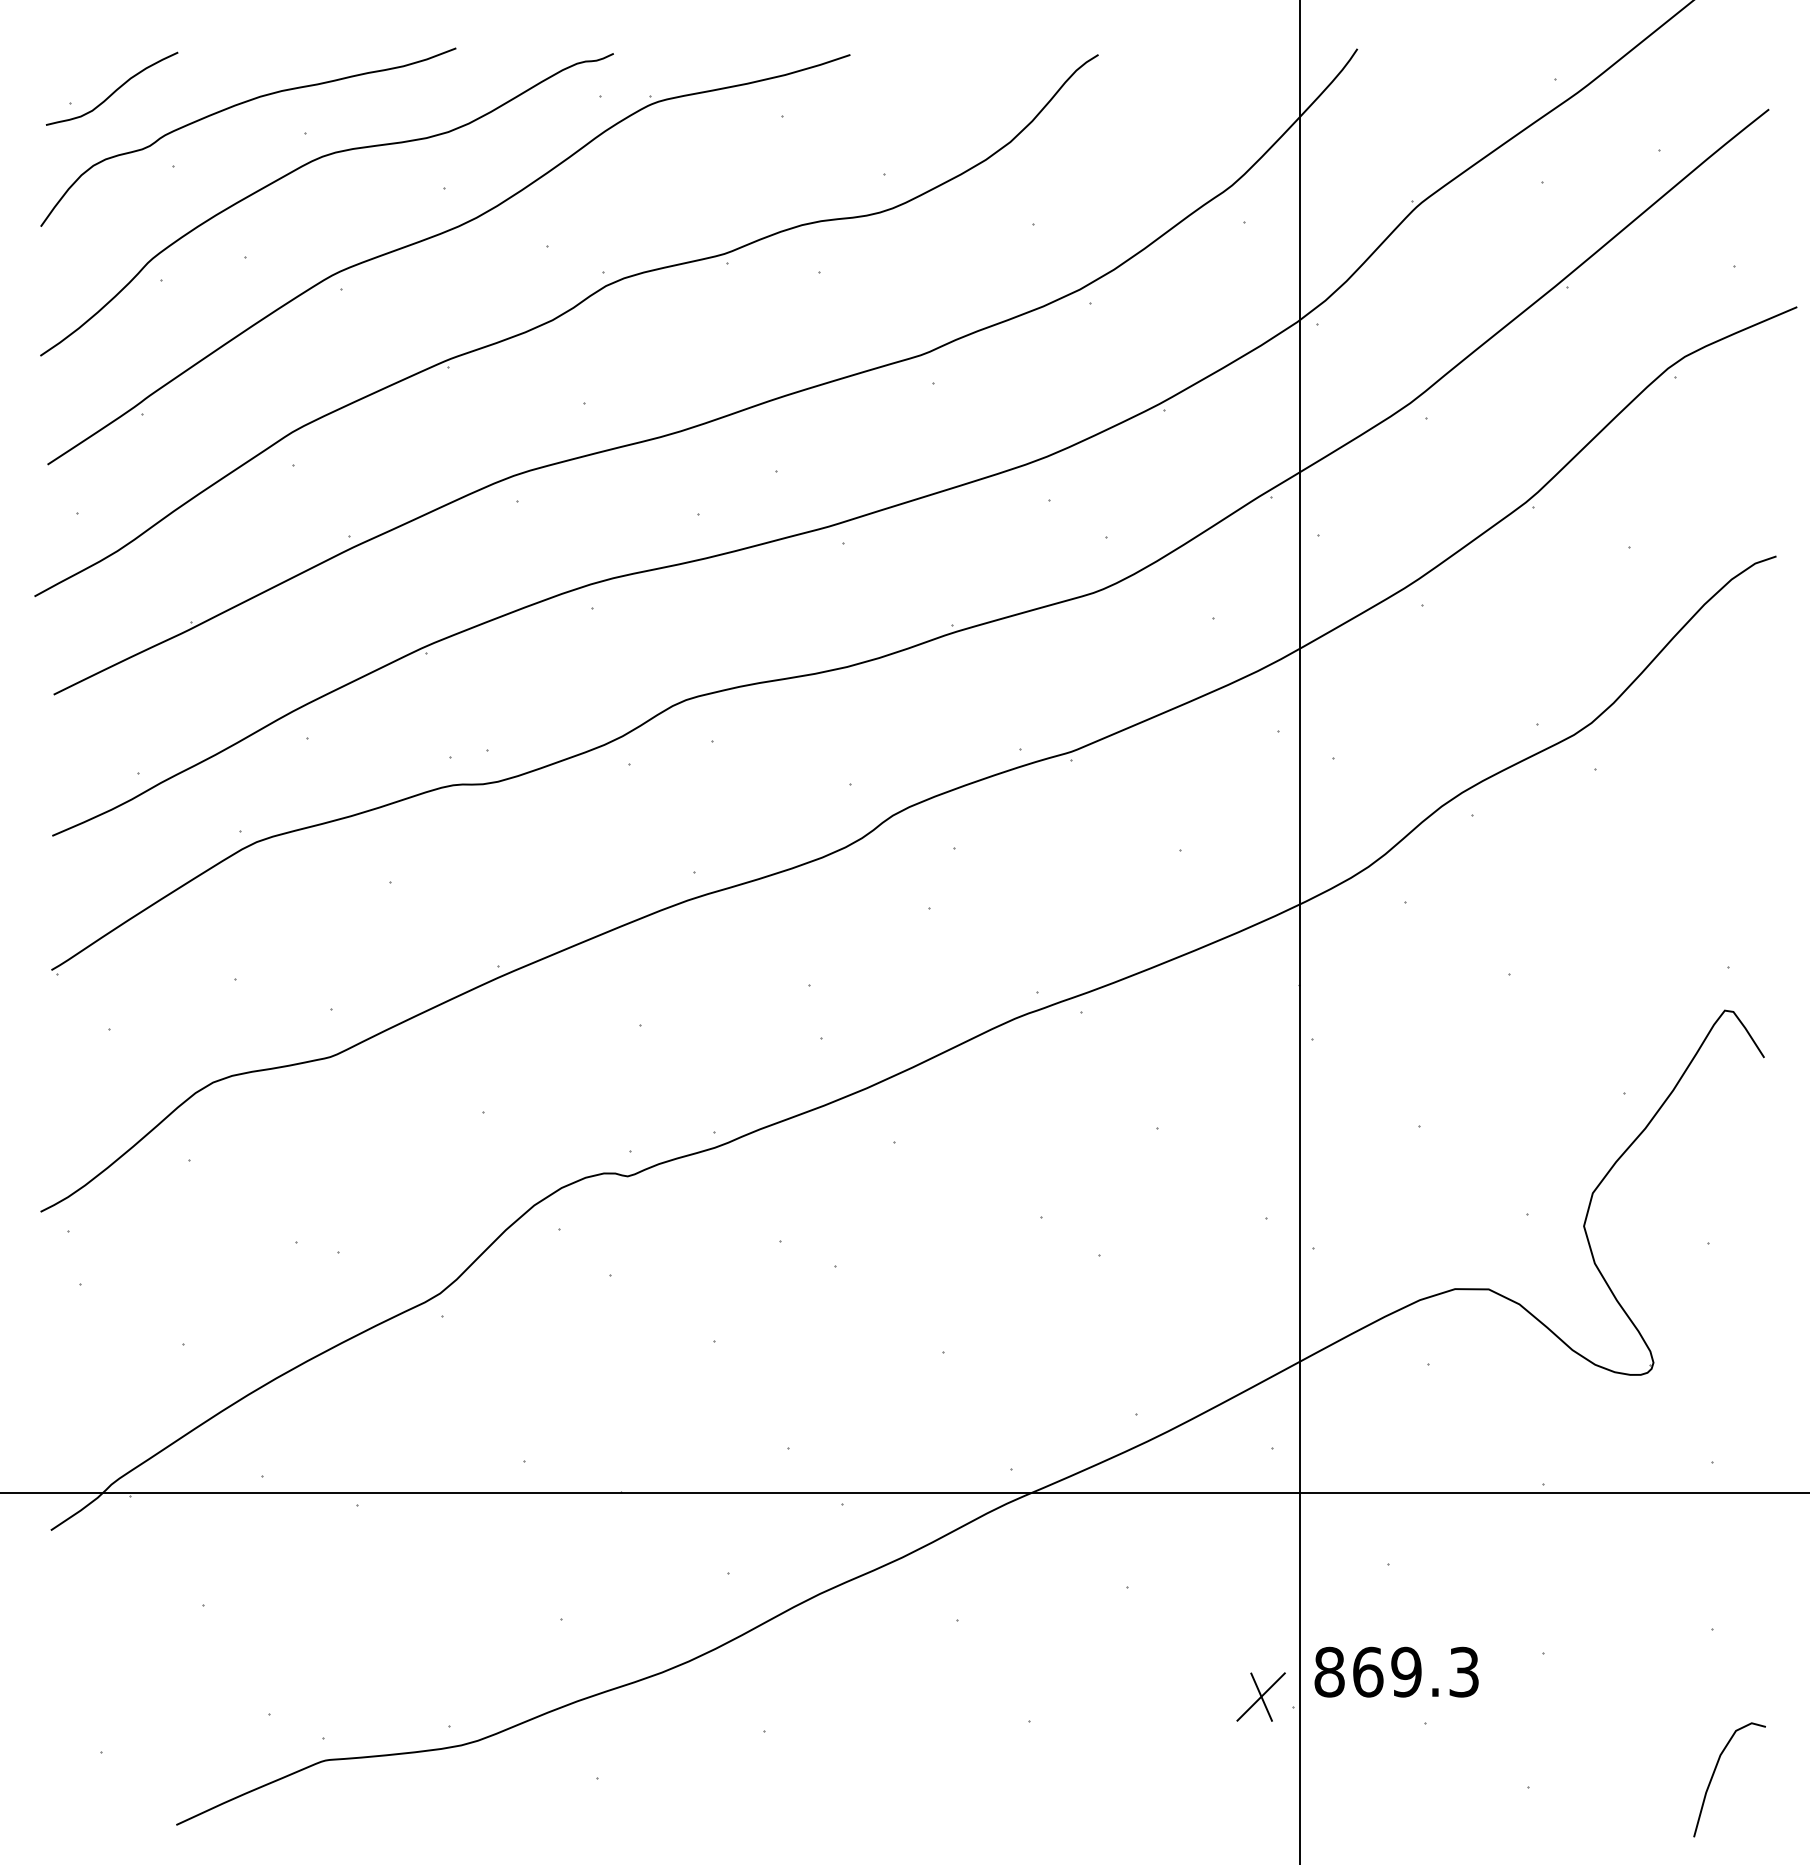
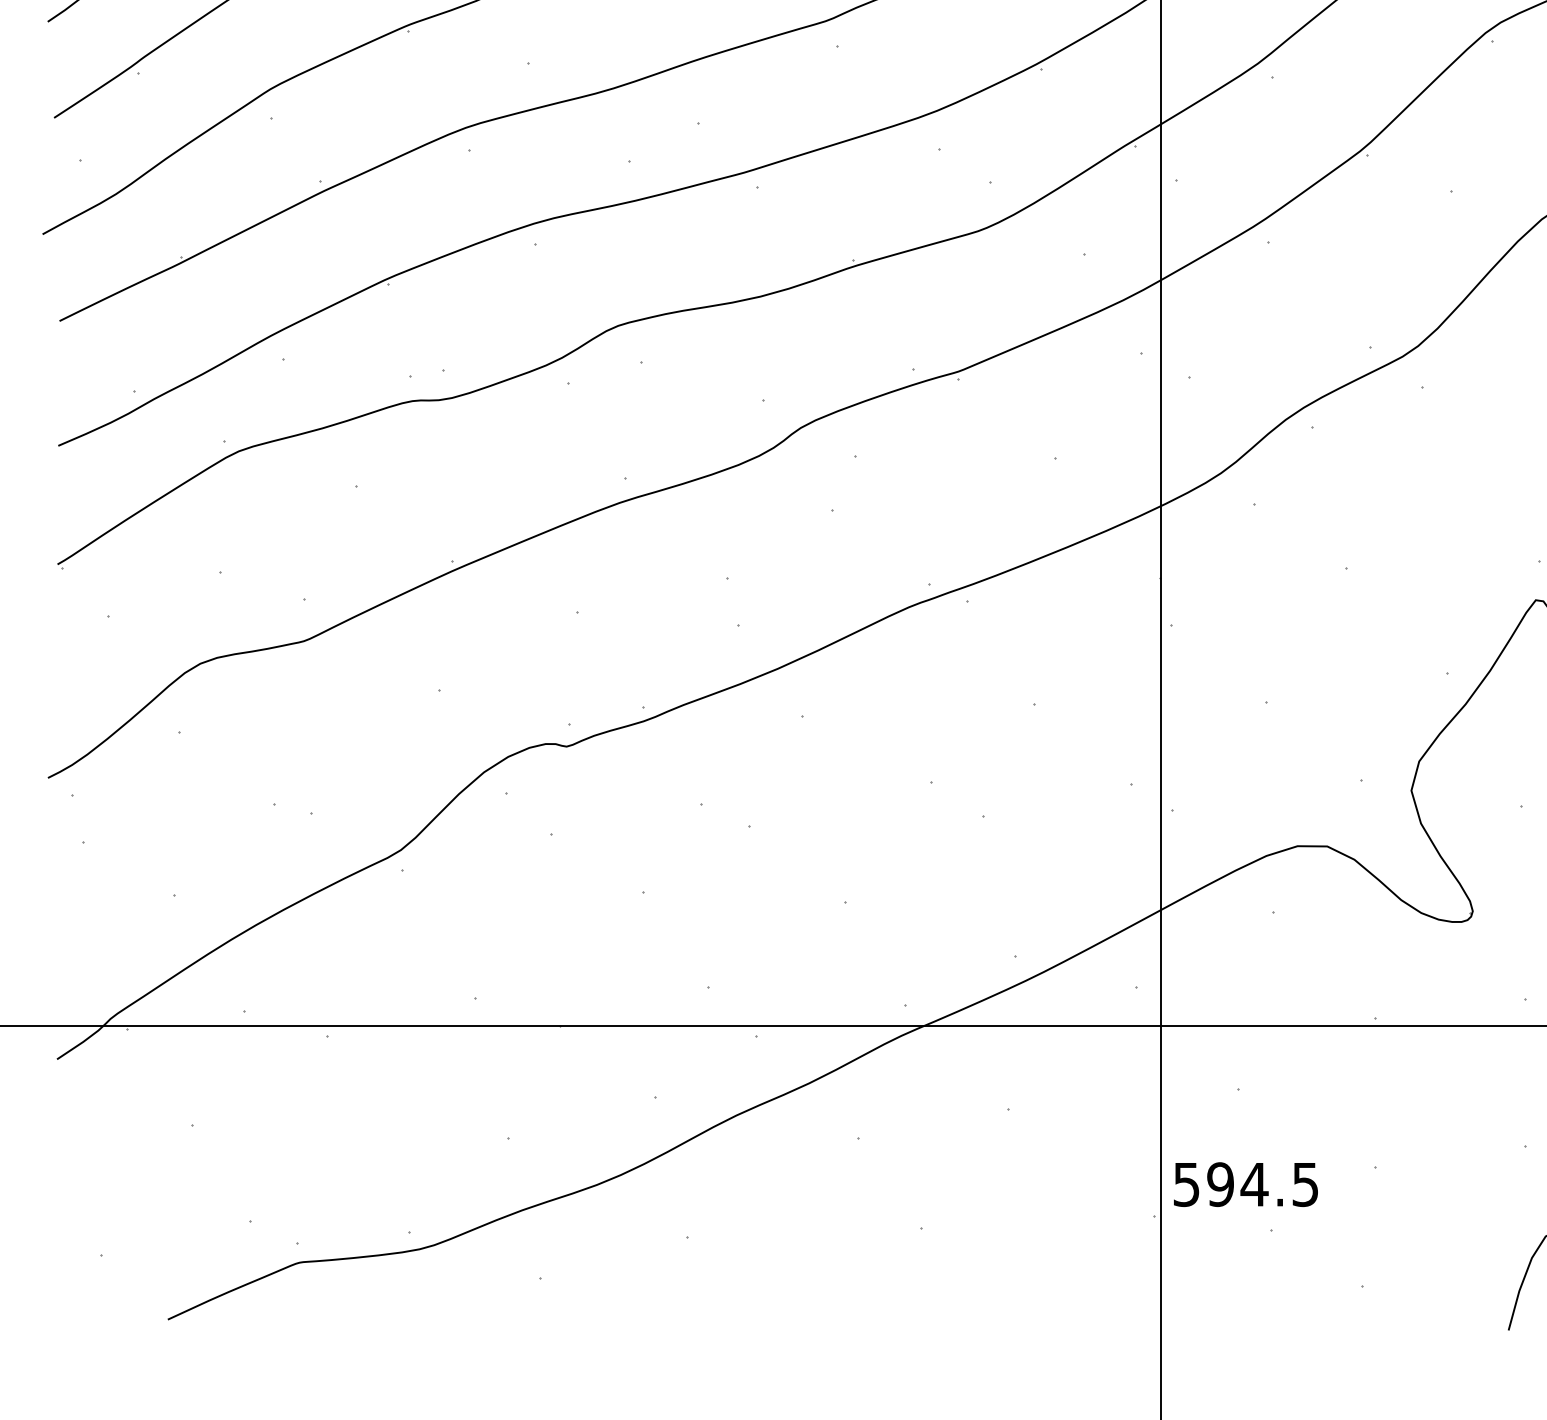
text: (1396, 1671) -> (1245, 1184), 869.3 -> 594.5
part: (1260, 1696) -> (1125, 1206), removed

